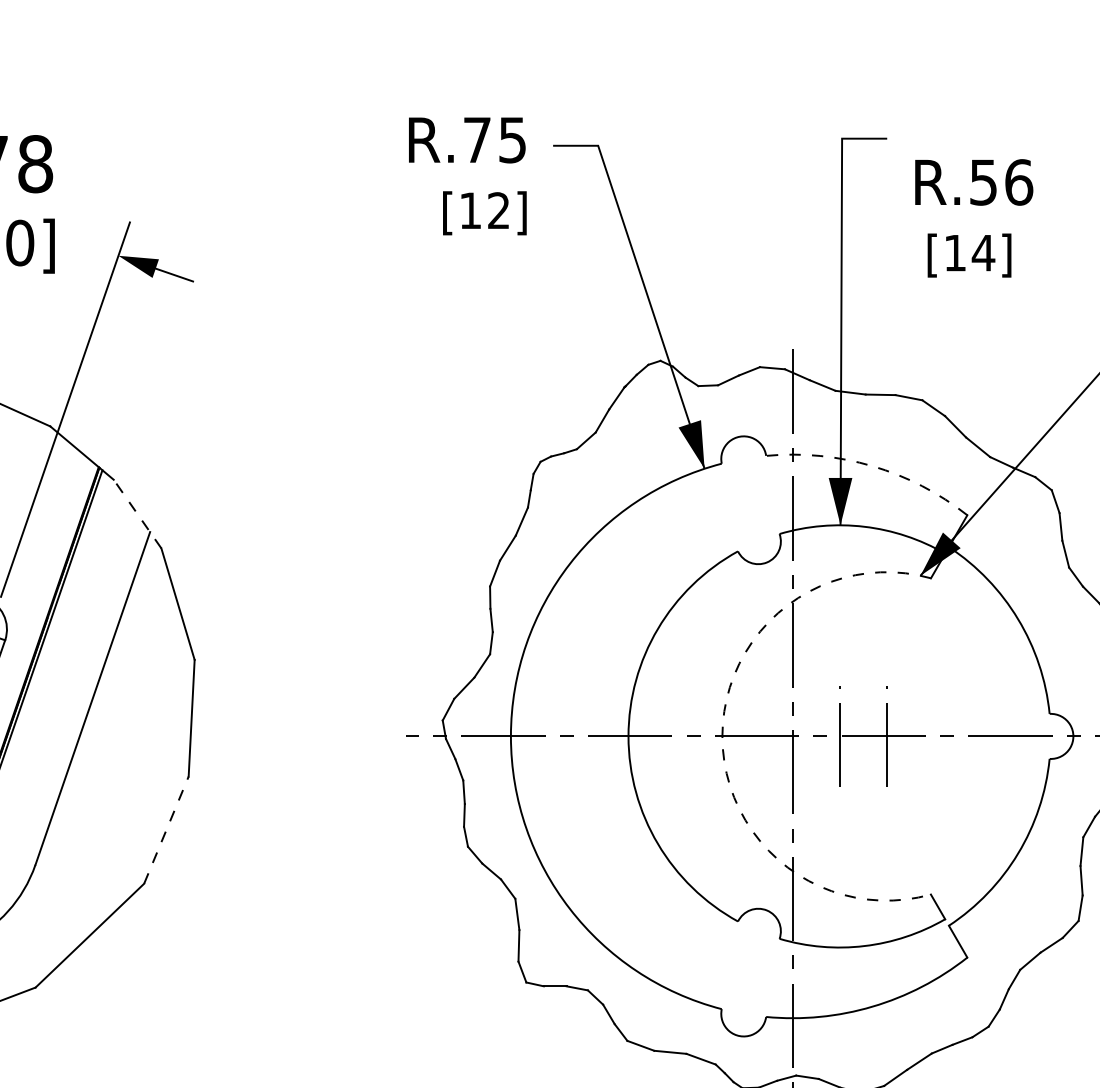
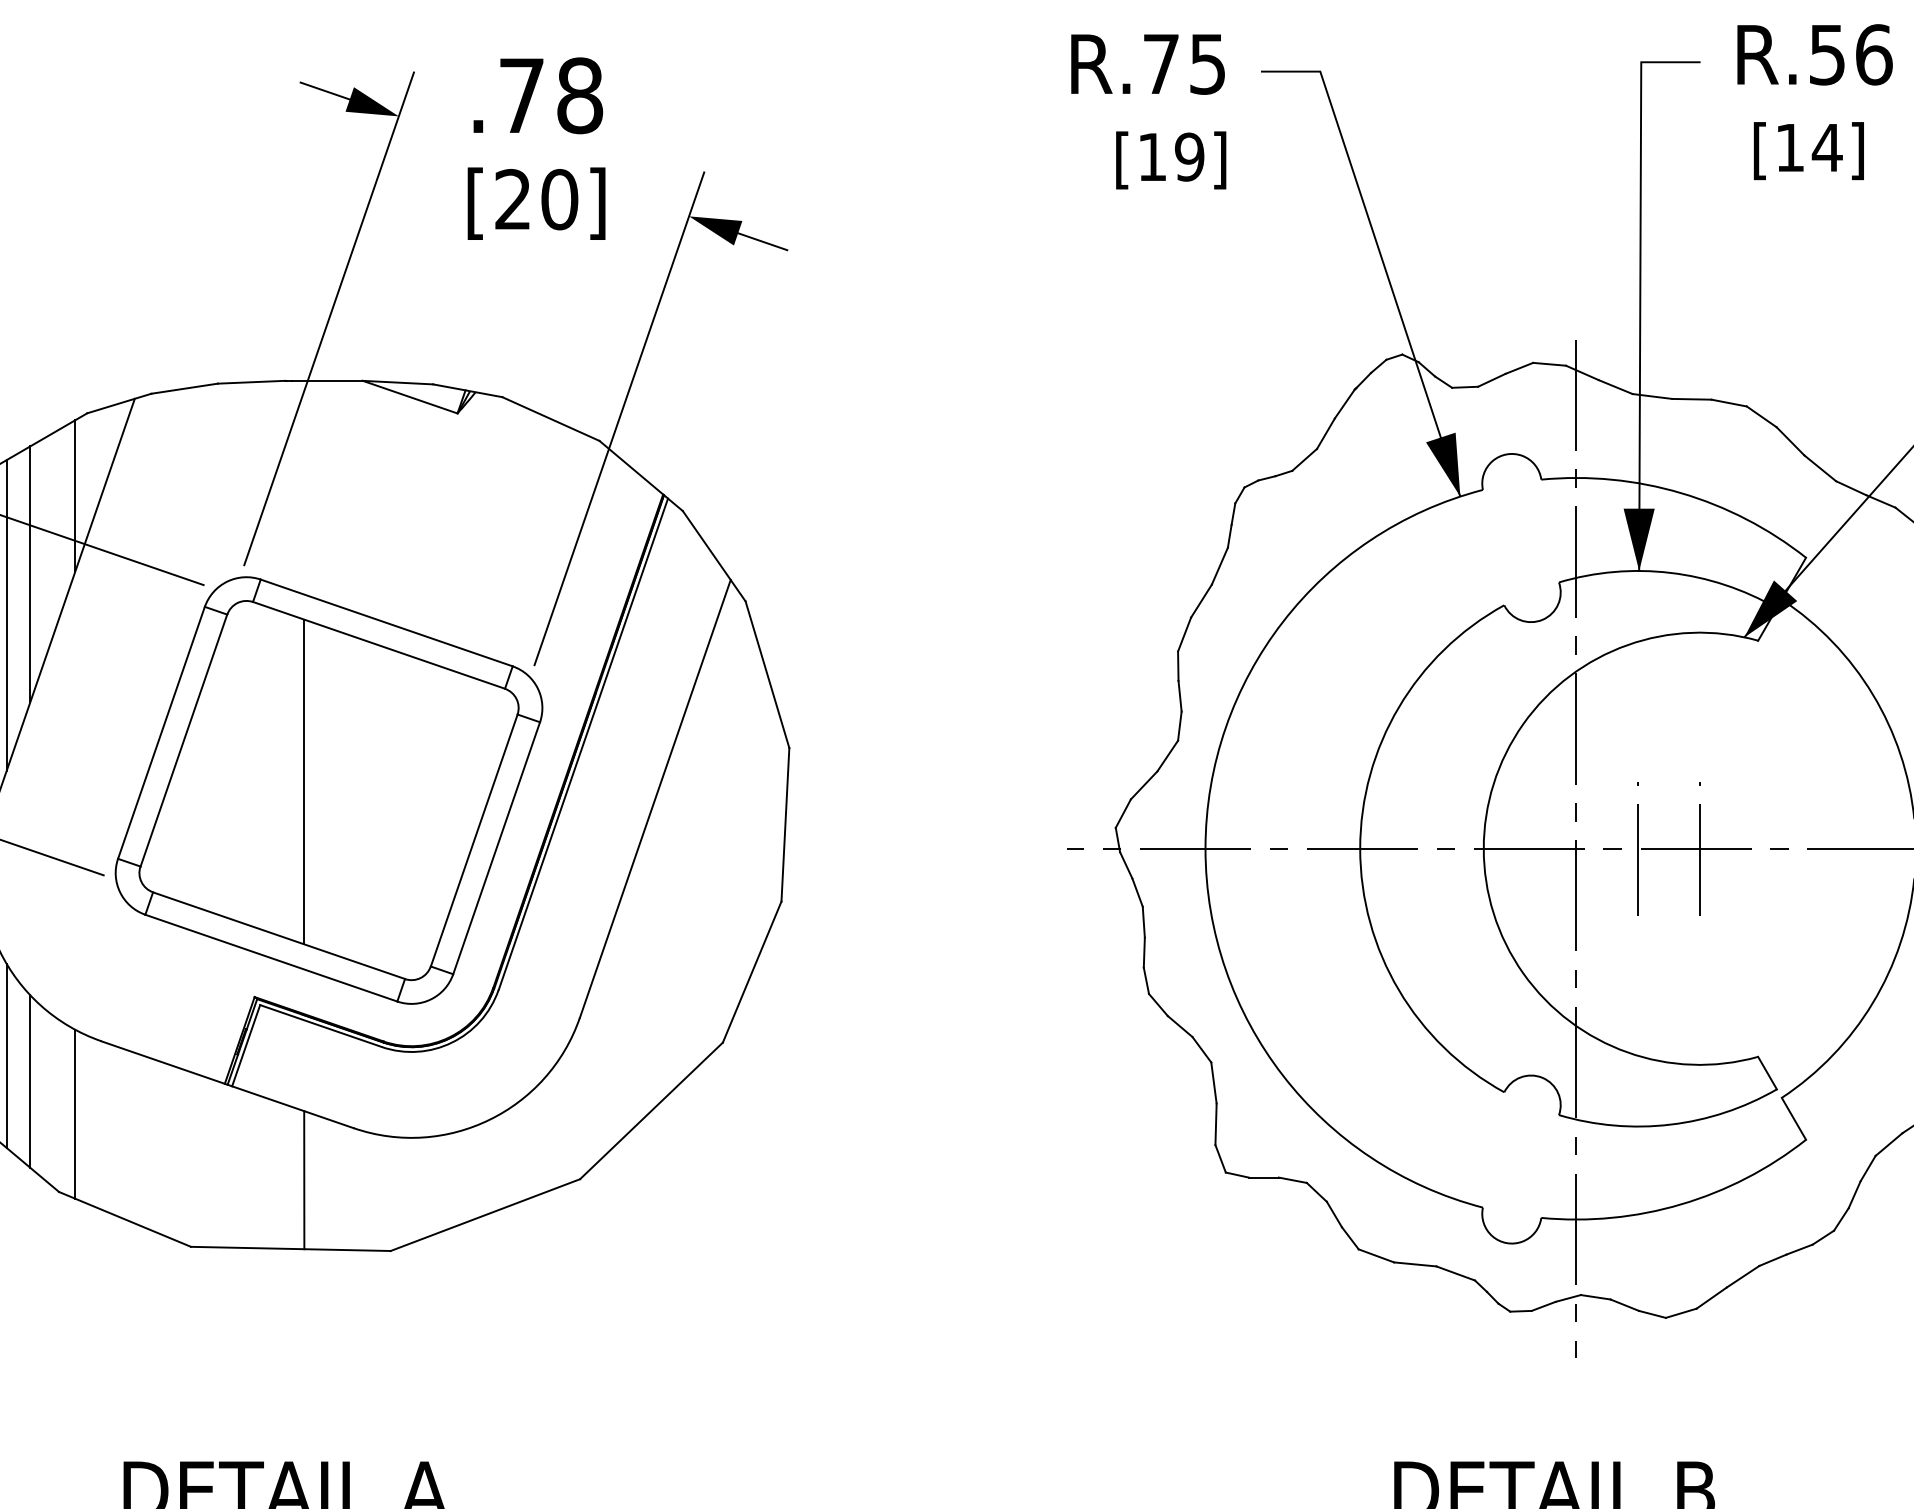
text: (498, 210) -> (1189, 156), [12] -> [19]
text: (973, 218) -> (1814, 102), moved
arc: (872, 466) -> (1681, 493), dashed -> solid
line: (137, 514) -> (714, 556), dashed -> solid
arc: (722, 736) -> (1483, 848), dashed -> solid
line: (166, 829) -> (752, 971), dashed -> solid

